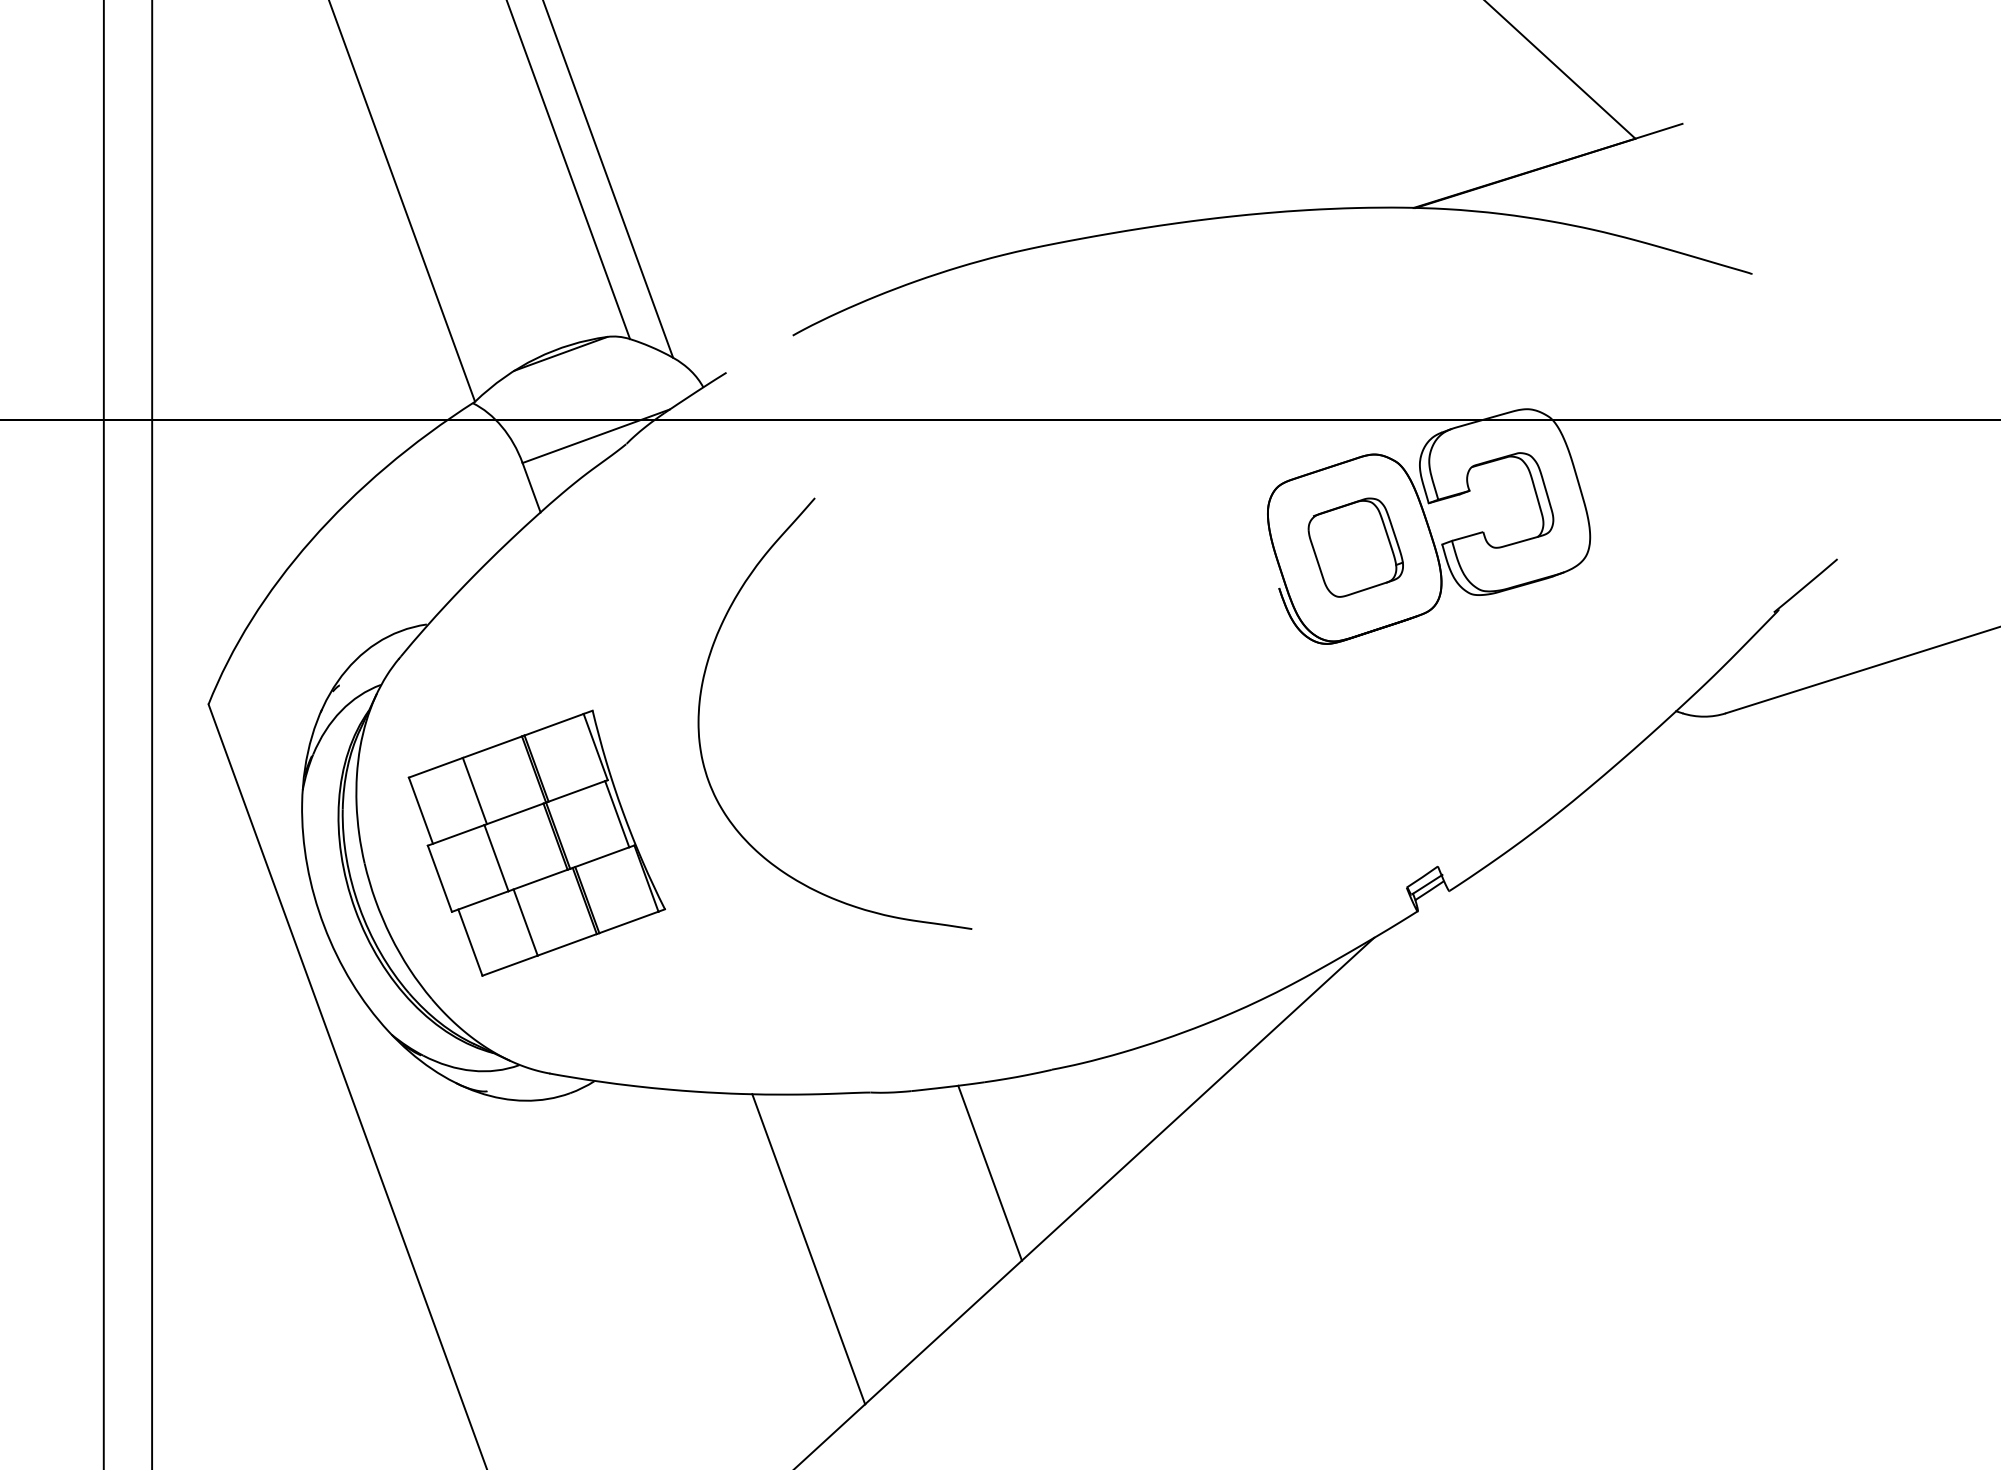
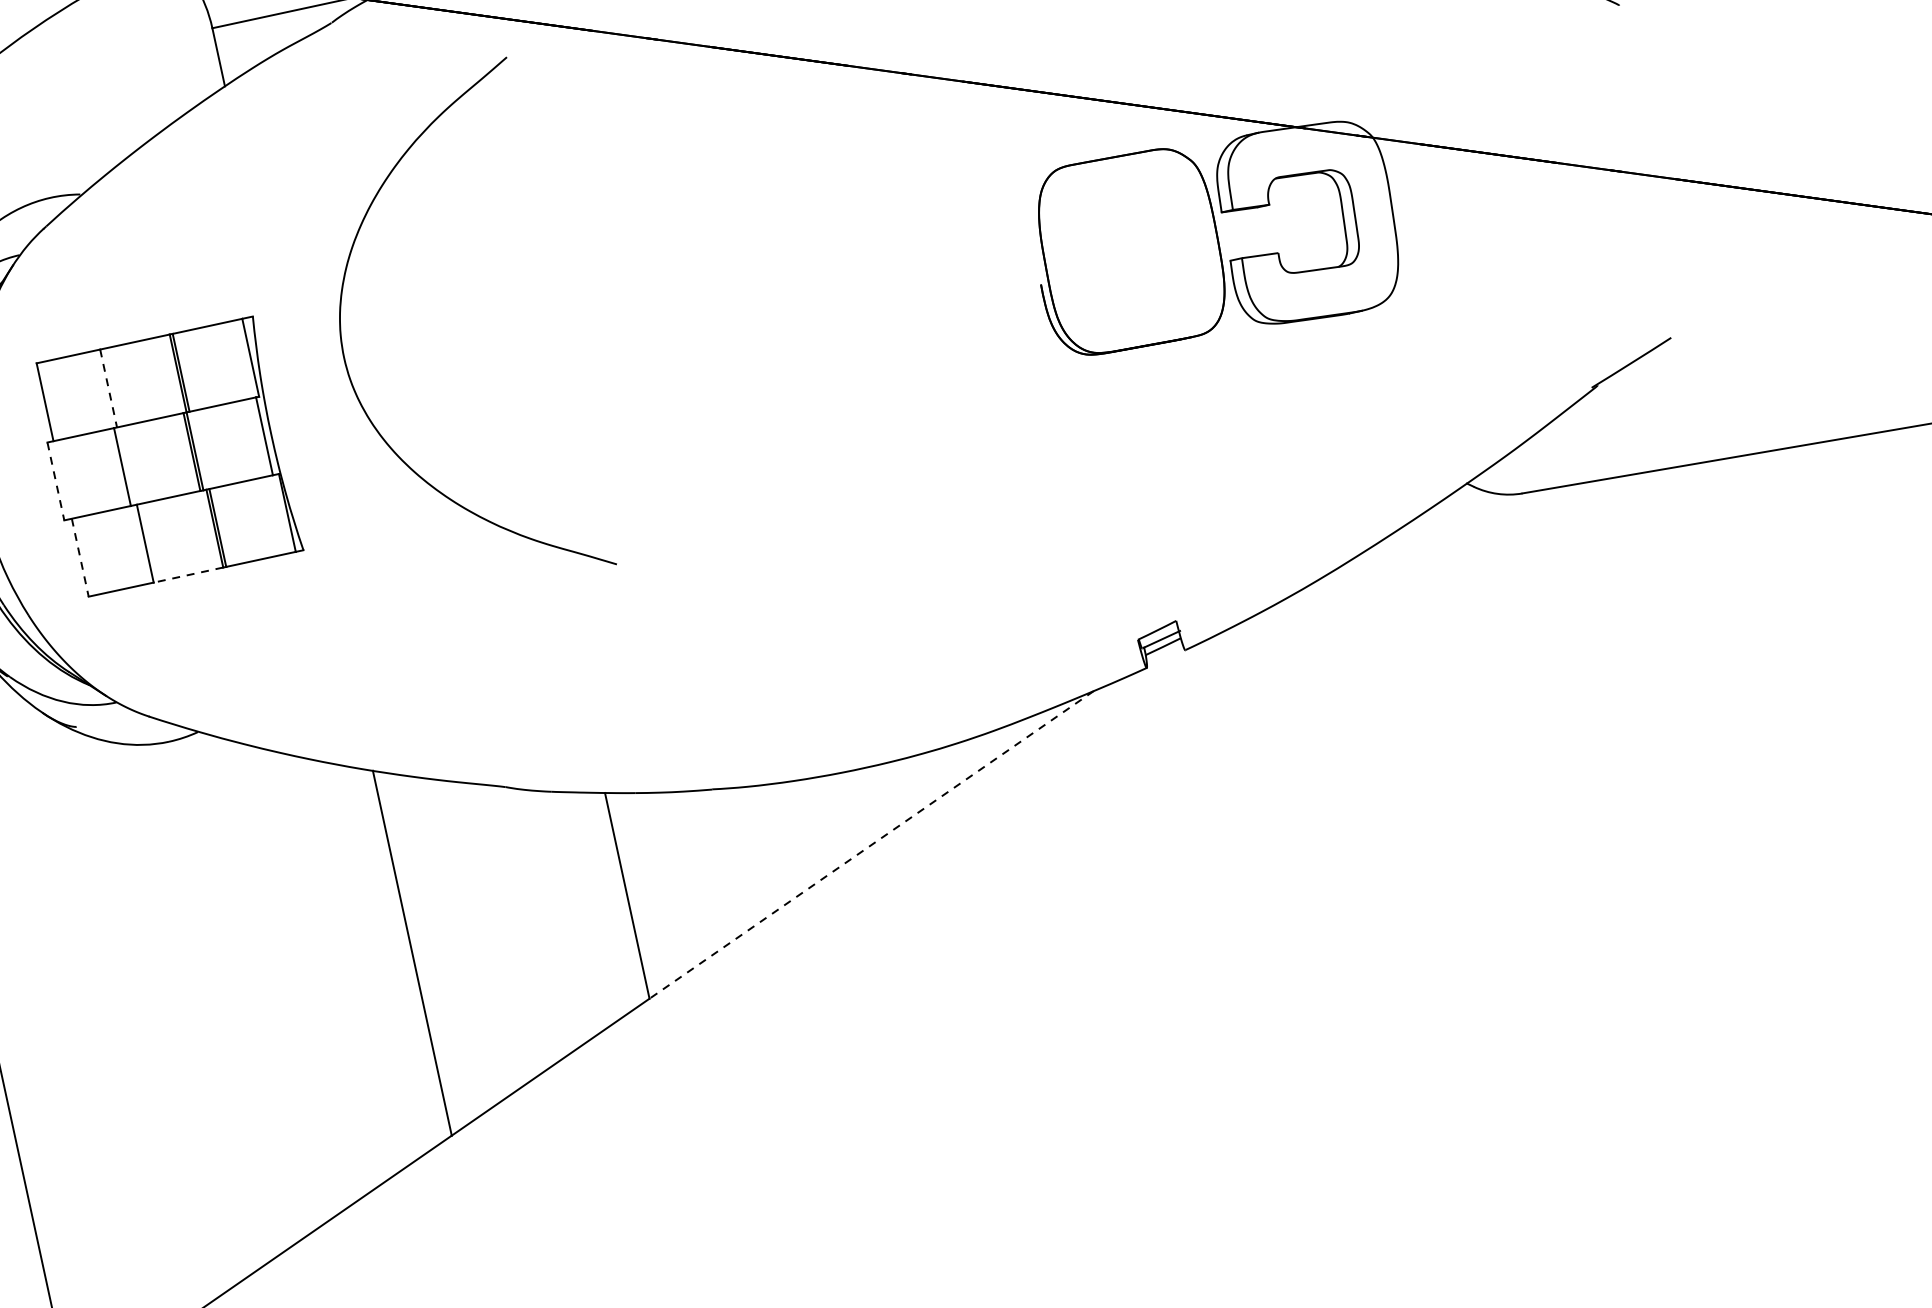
part: (1355, 547) -> (1132, 250), removed
curve: (701, 696) -> (349, 262), moved
line: (475, 791) -> (109, 389), solid -> dashed
line: (440, 879) -> (56, 482), solid -> dashed
line: (470, 943) -> (80, 558), solid -> dashed
line: (566, 945) -> (187, 575), solid -> dashed
line: (1198, 1099) -> (872, 845), solid -> dashed

